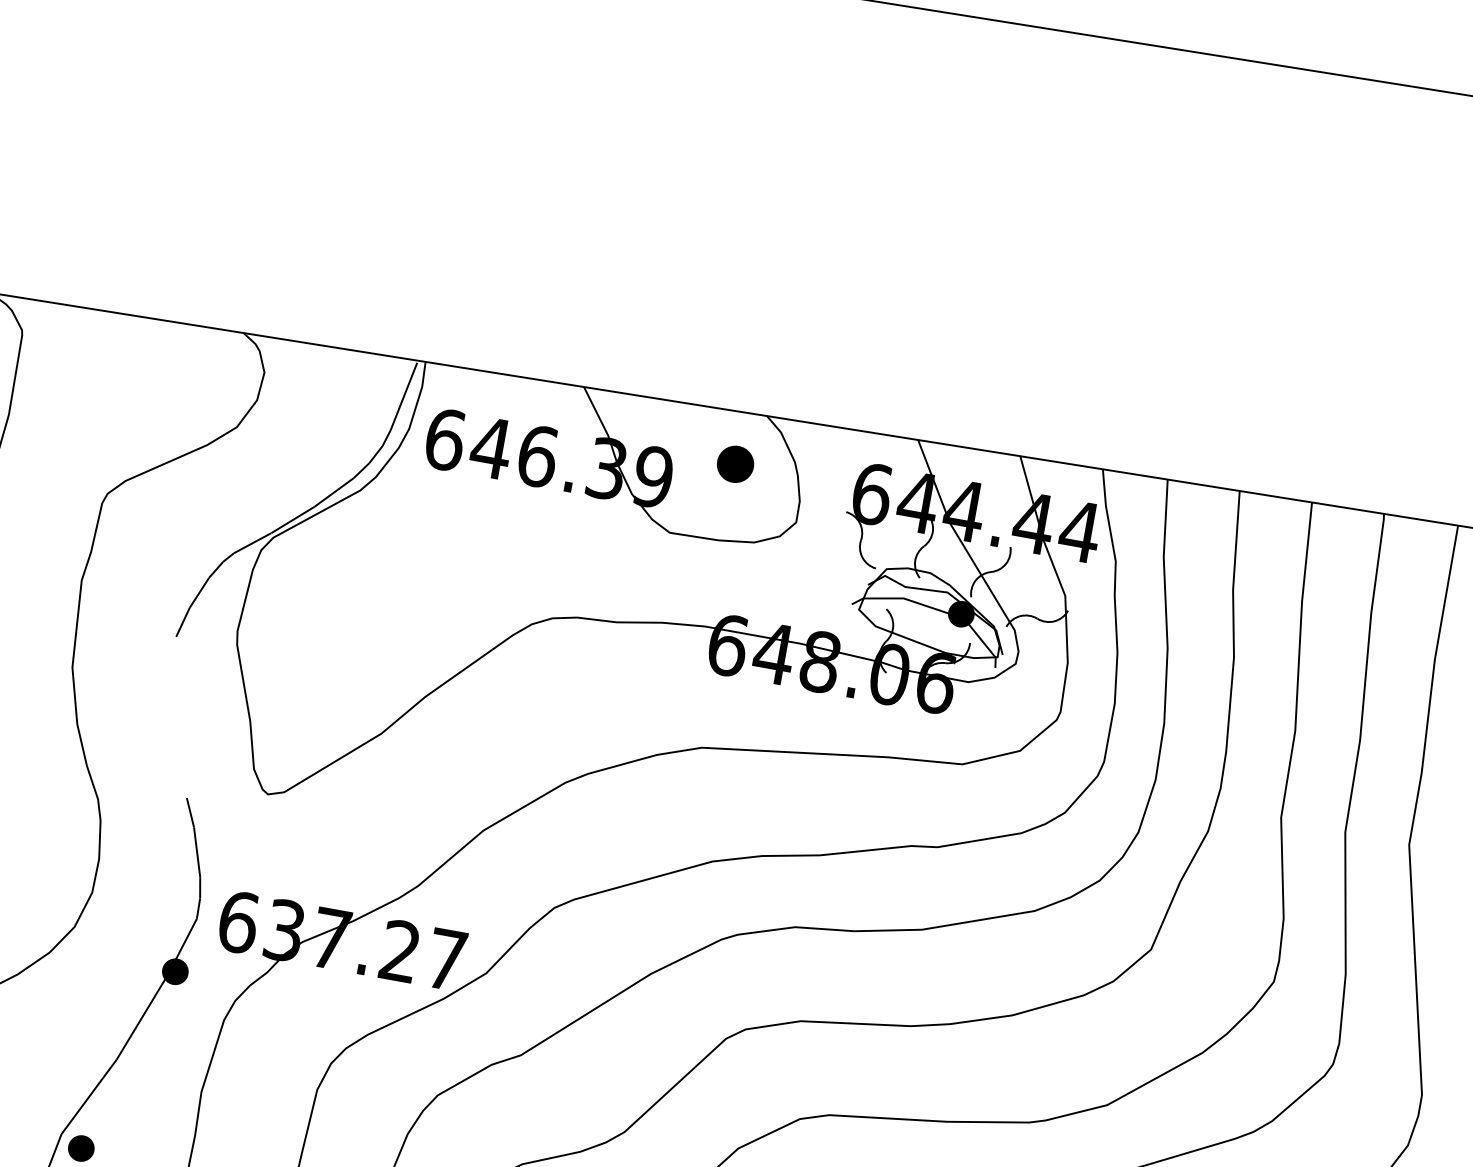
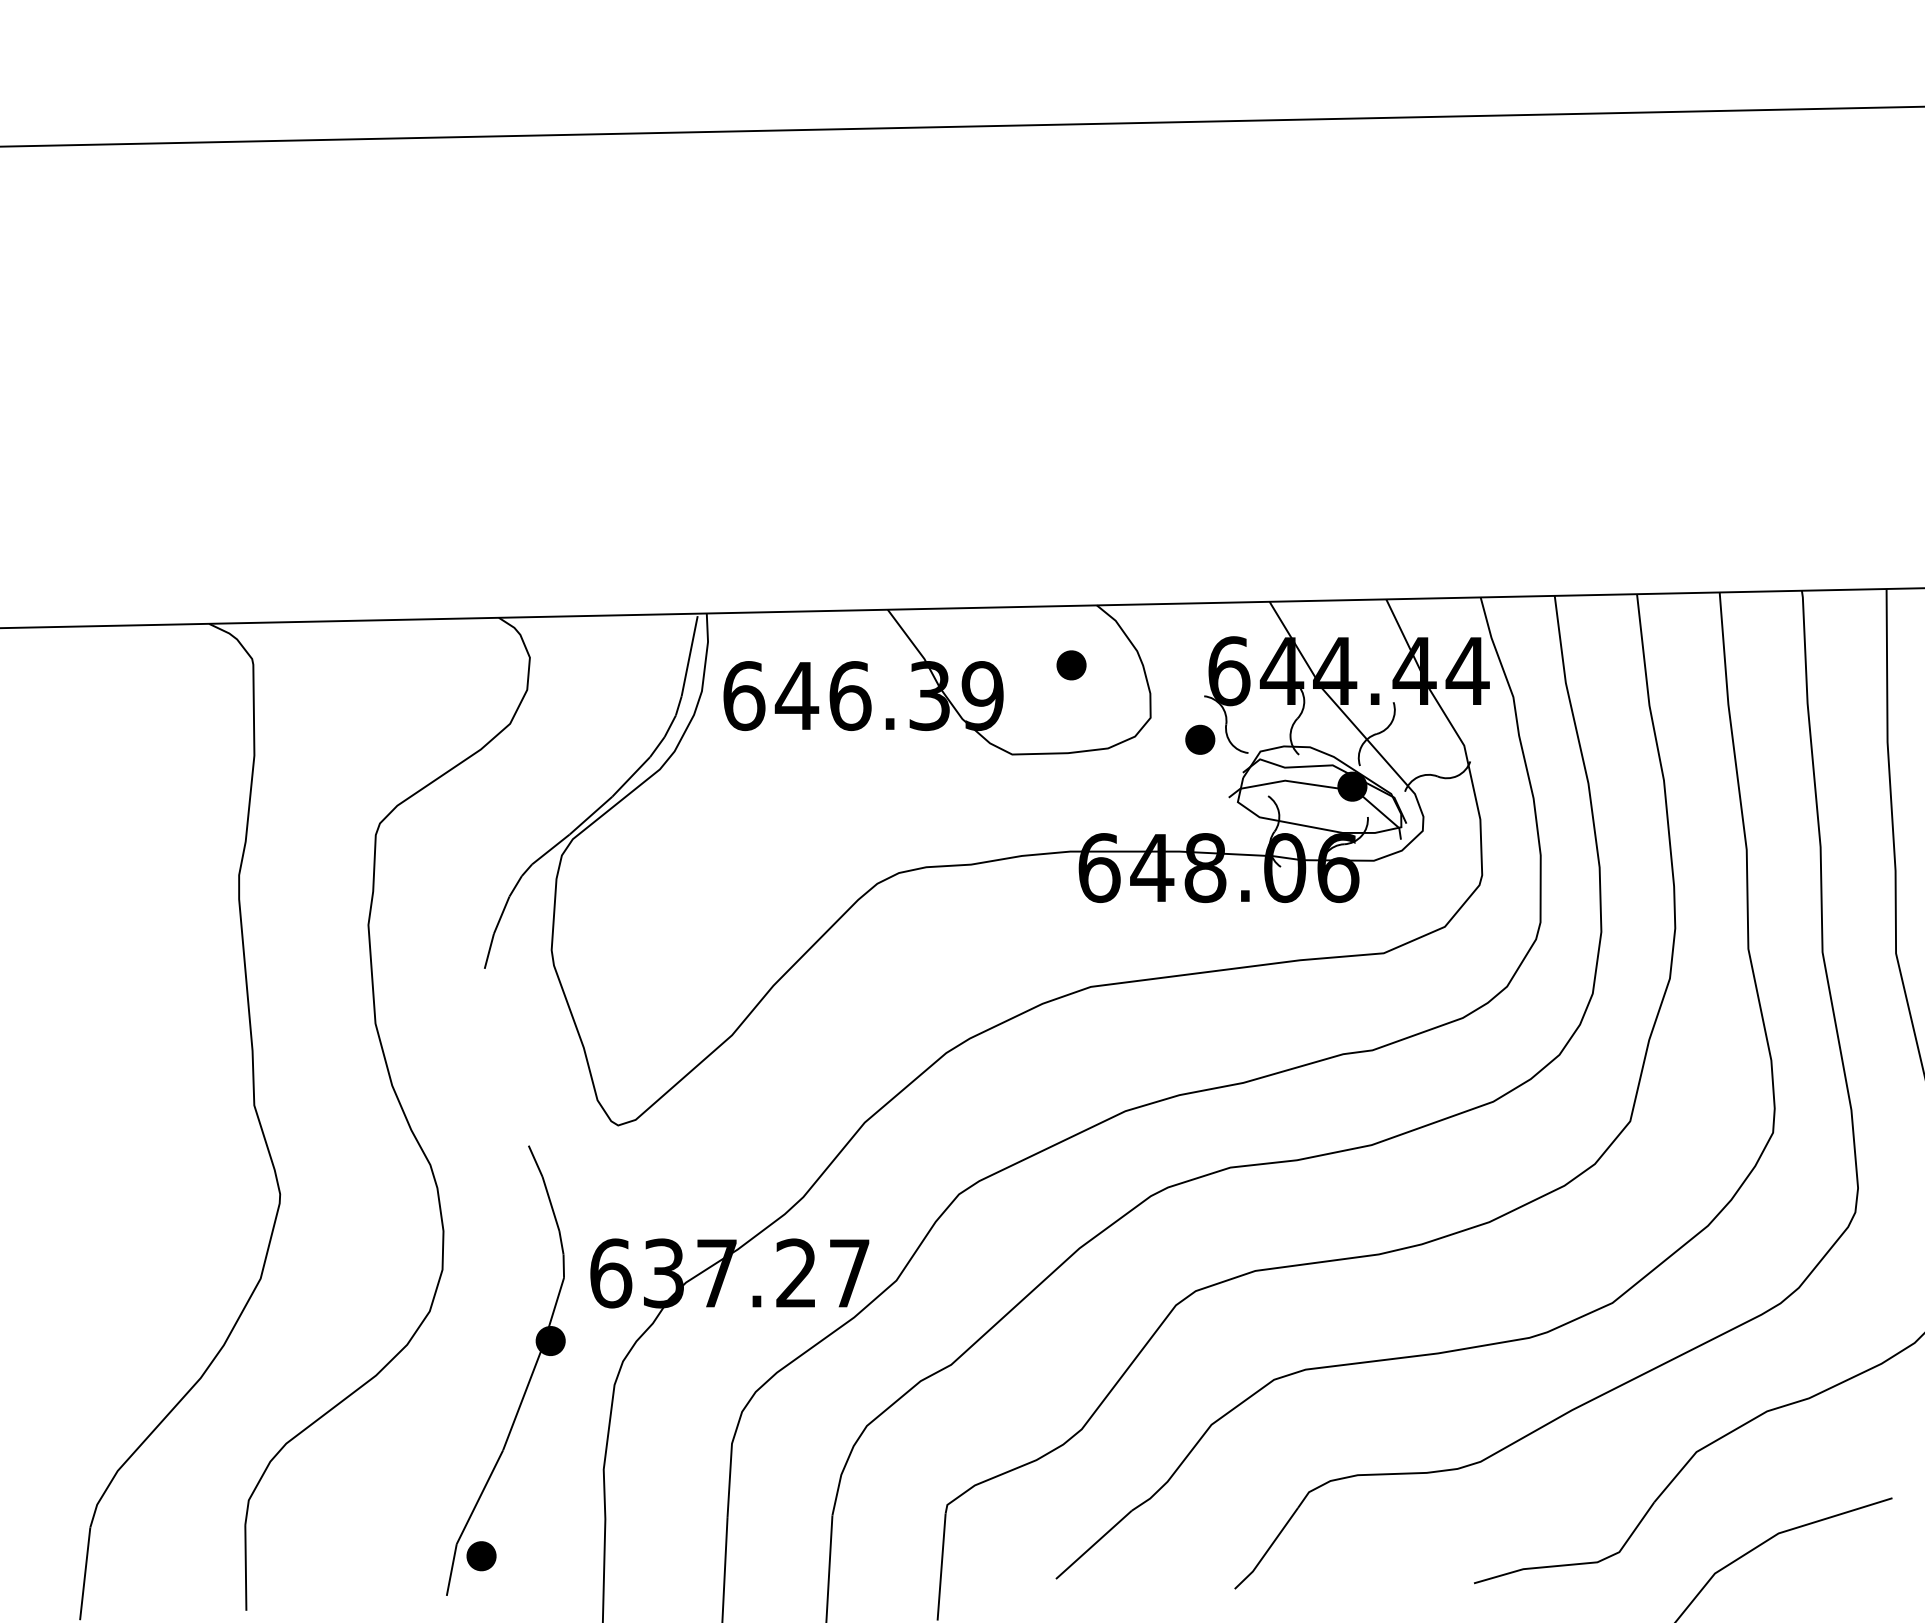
part: (735, 464) -> (1071, 665), size x0.71
part: (836, 549) -> (1200, 739), added

